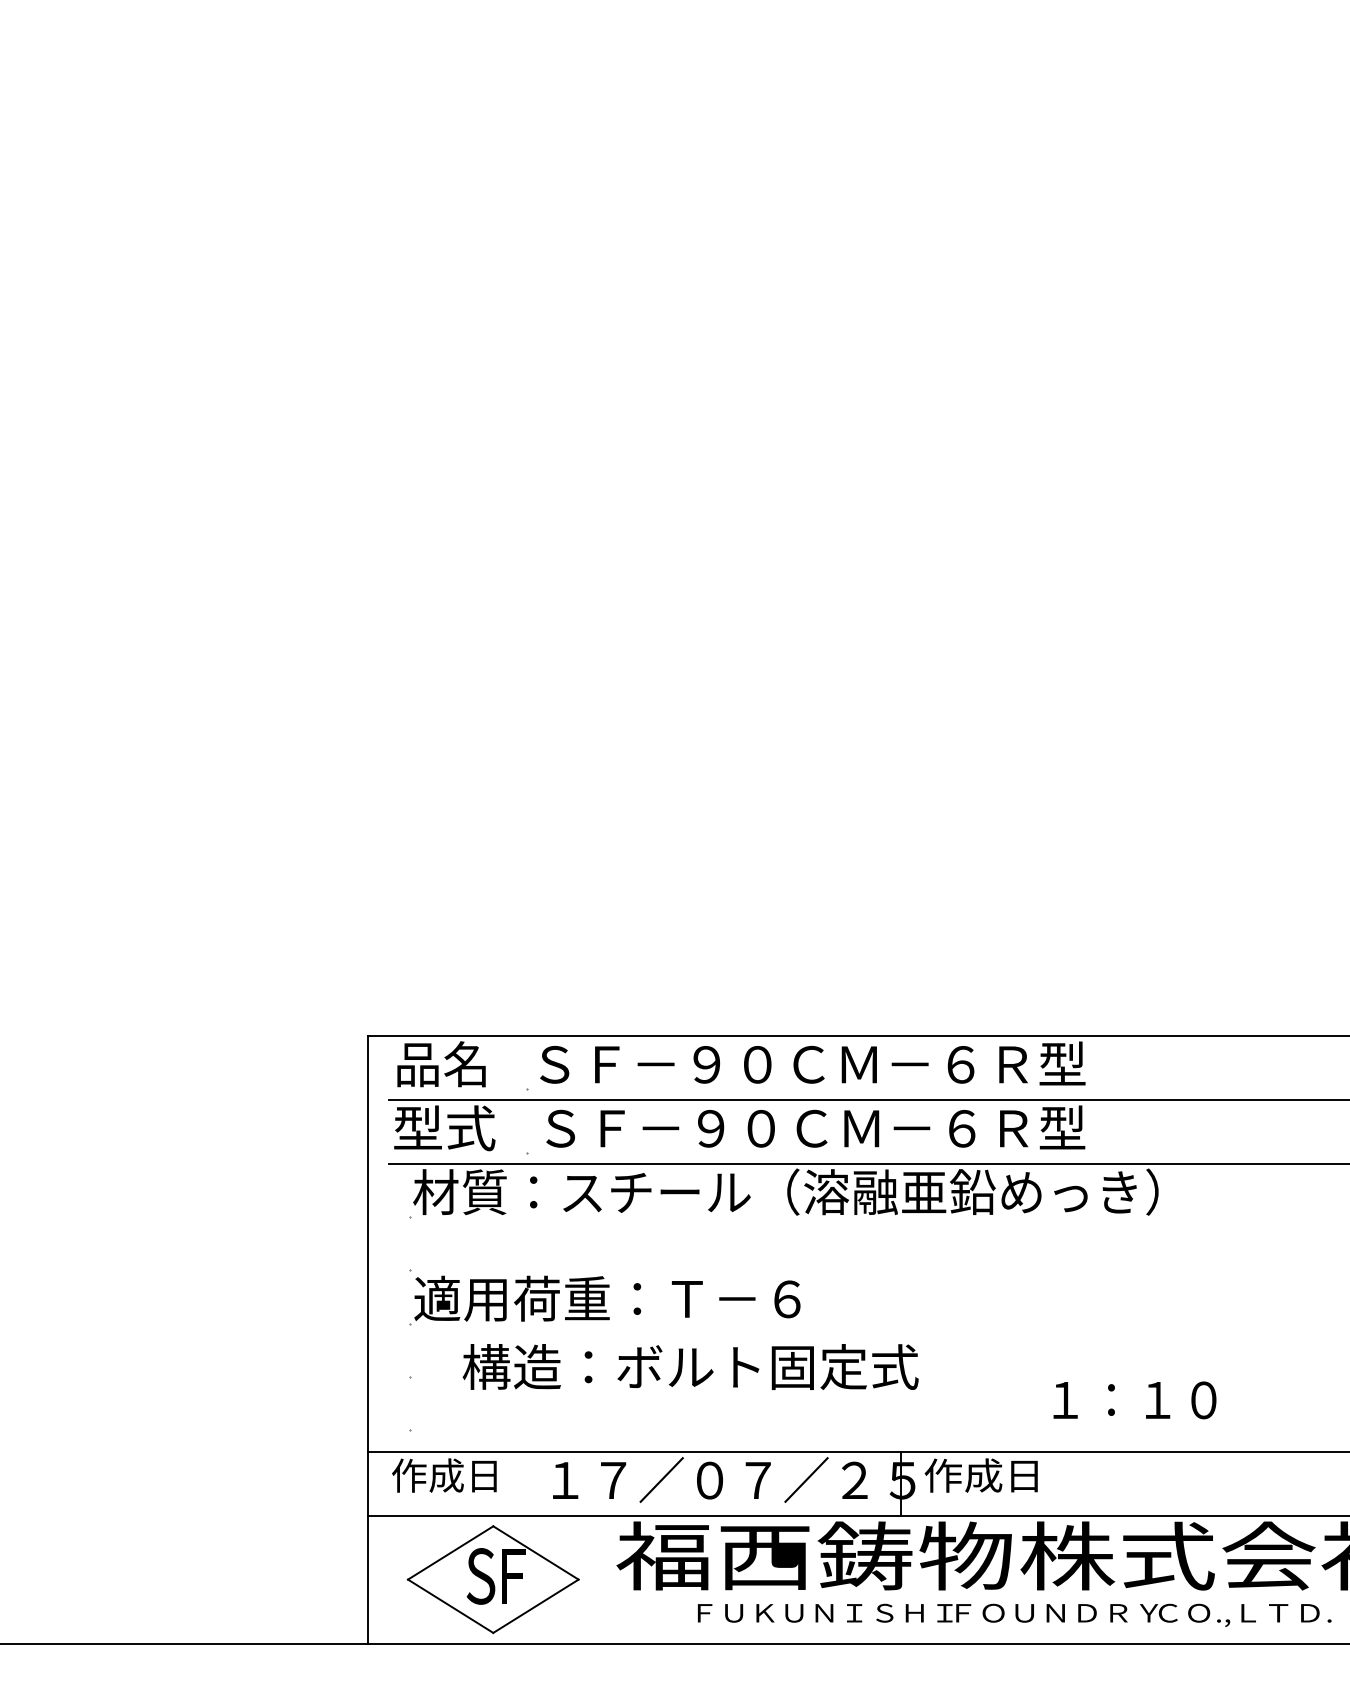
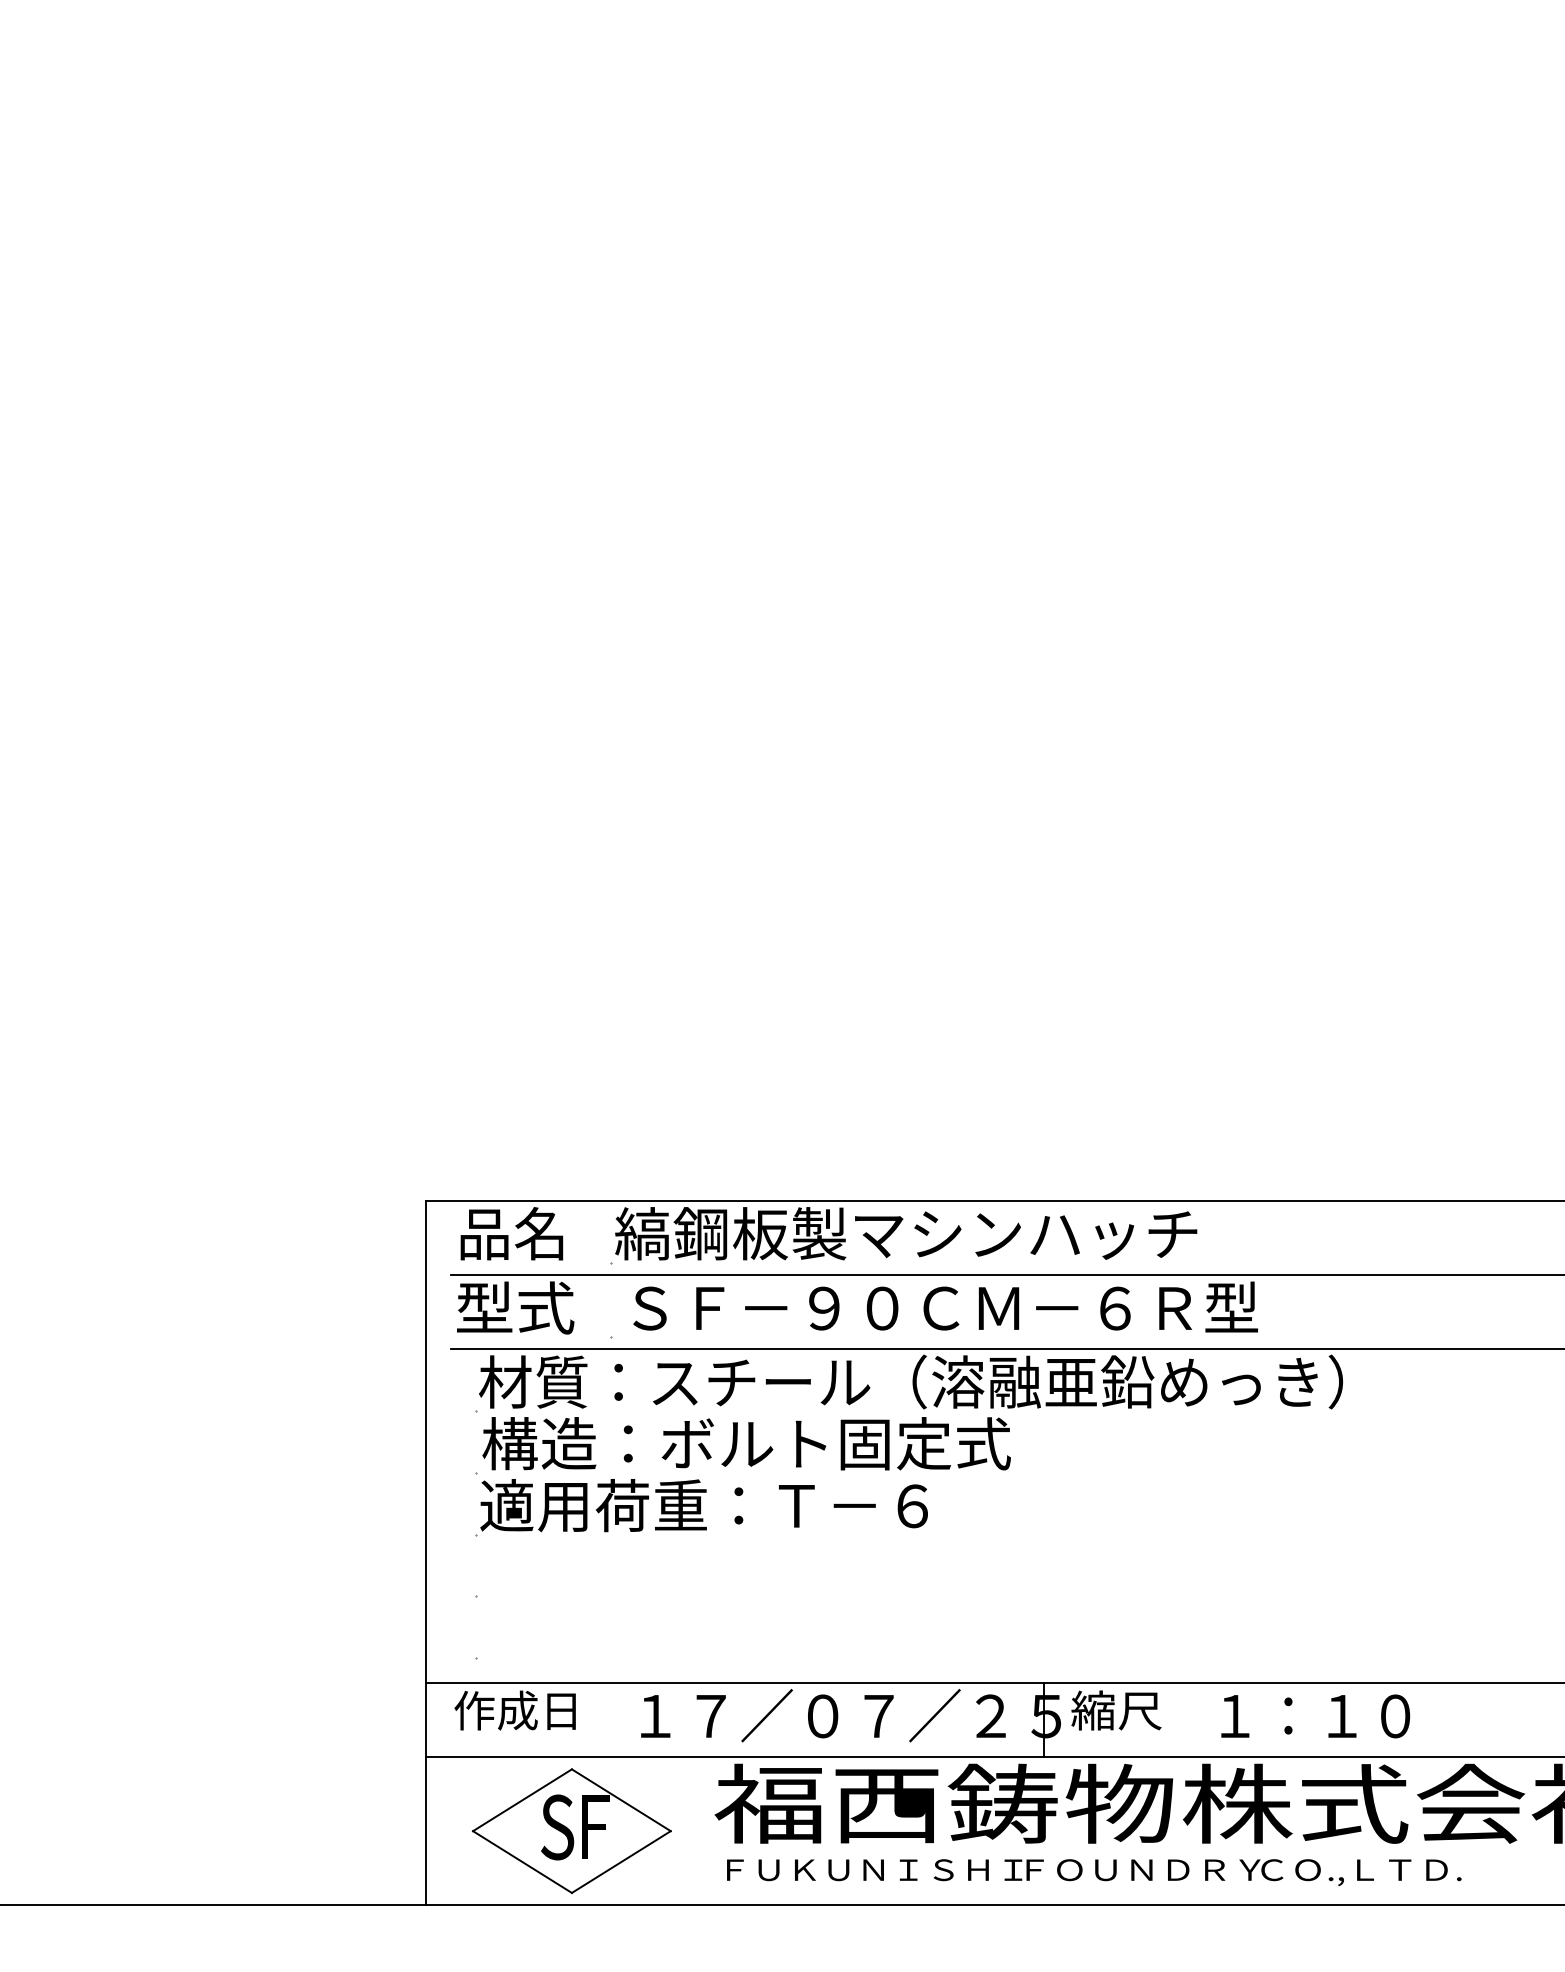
text: (807, 1064) -> (936, 1233), ＳＦ－９０ＣＭ－６Ｒ型 -> 縞鋼板製マシンハッチ
text: (690, 1366) -> (746, 1443), moved
text: (1134, 1400) -> (1315, 1716), moved
text: (980, 1475) -> (1136, 1710), 作成日 -> 縮尺
text: (1014, 1615) -> (1094, 1872), moved

